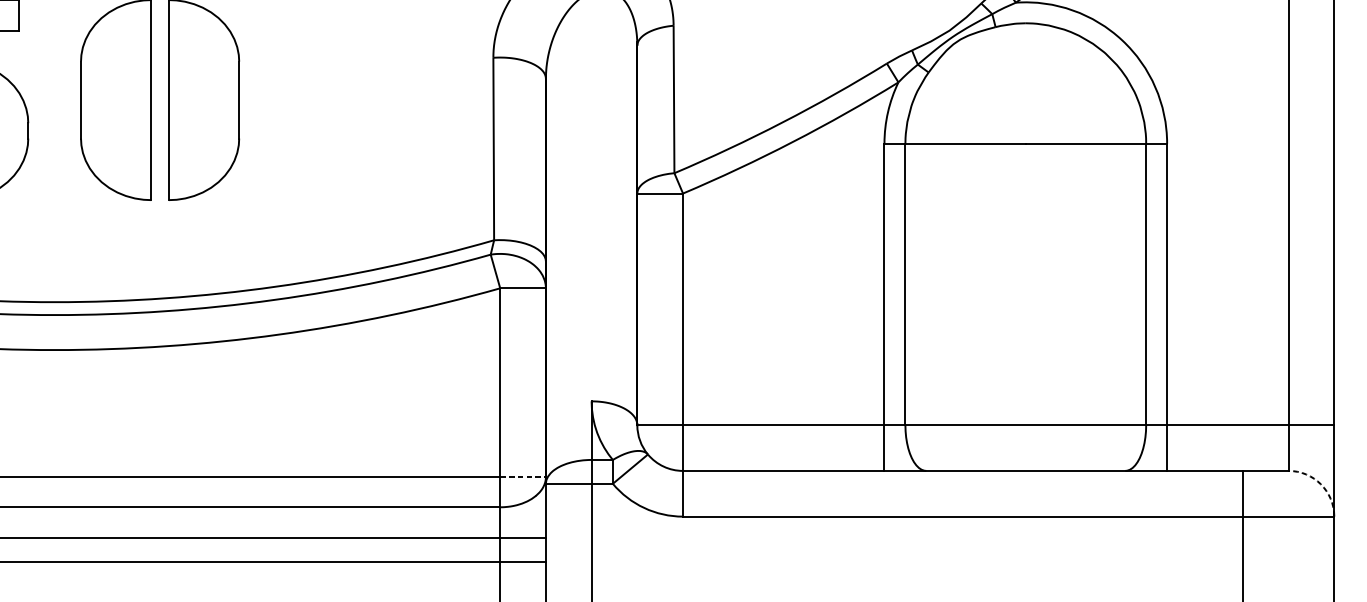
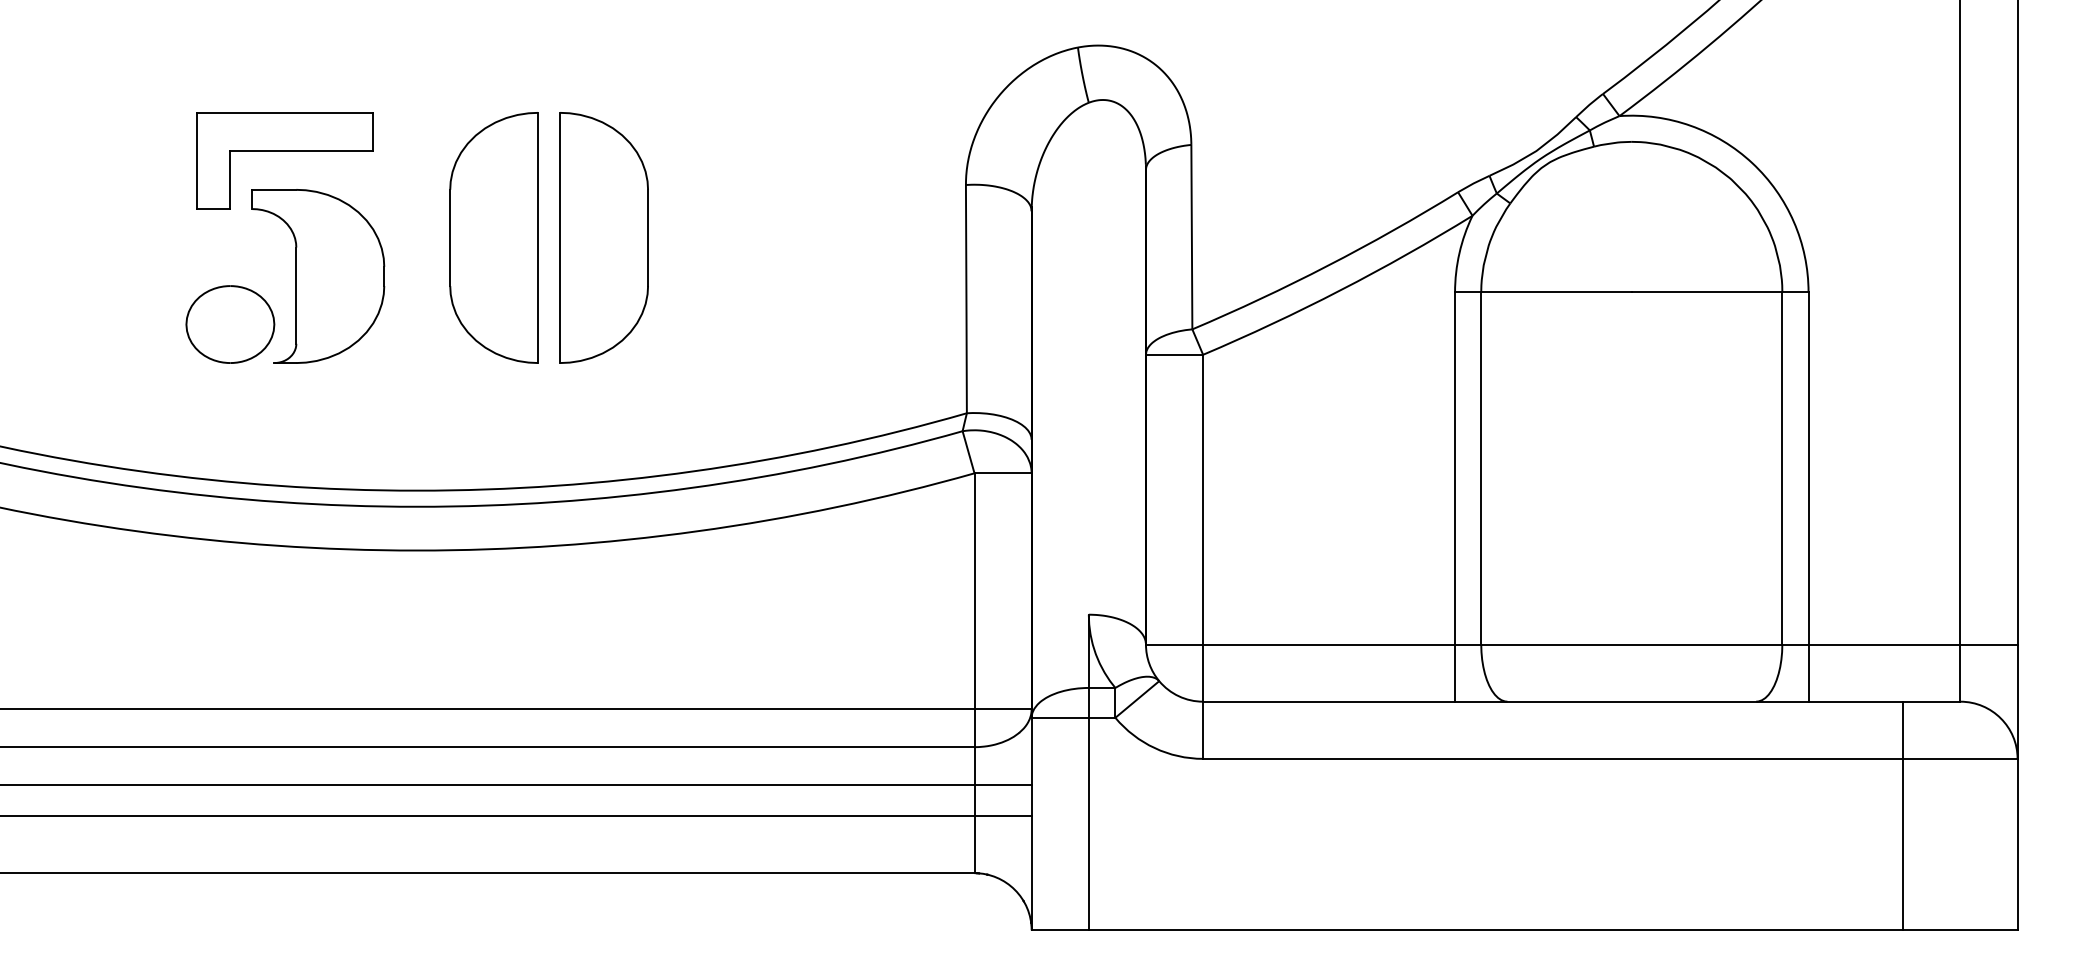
line: (523, 477) -> (1003, 709), dashed -> solid
arc: (1320, 484) -> (2000, 718), dashed -> solid

